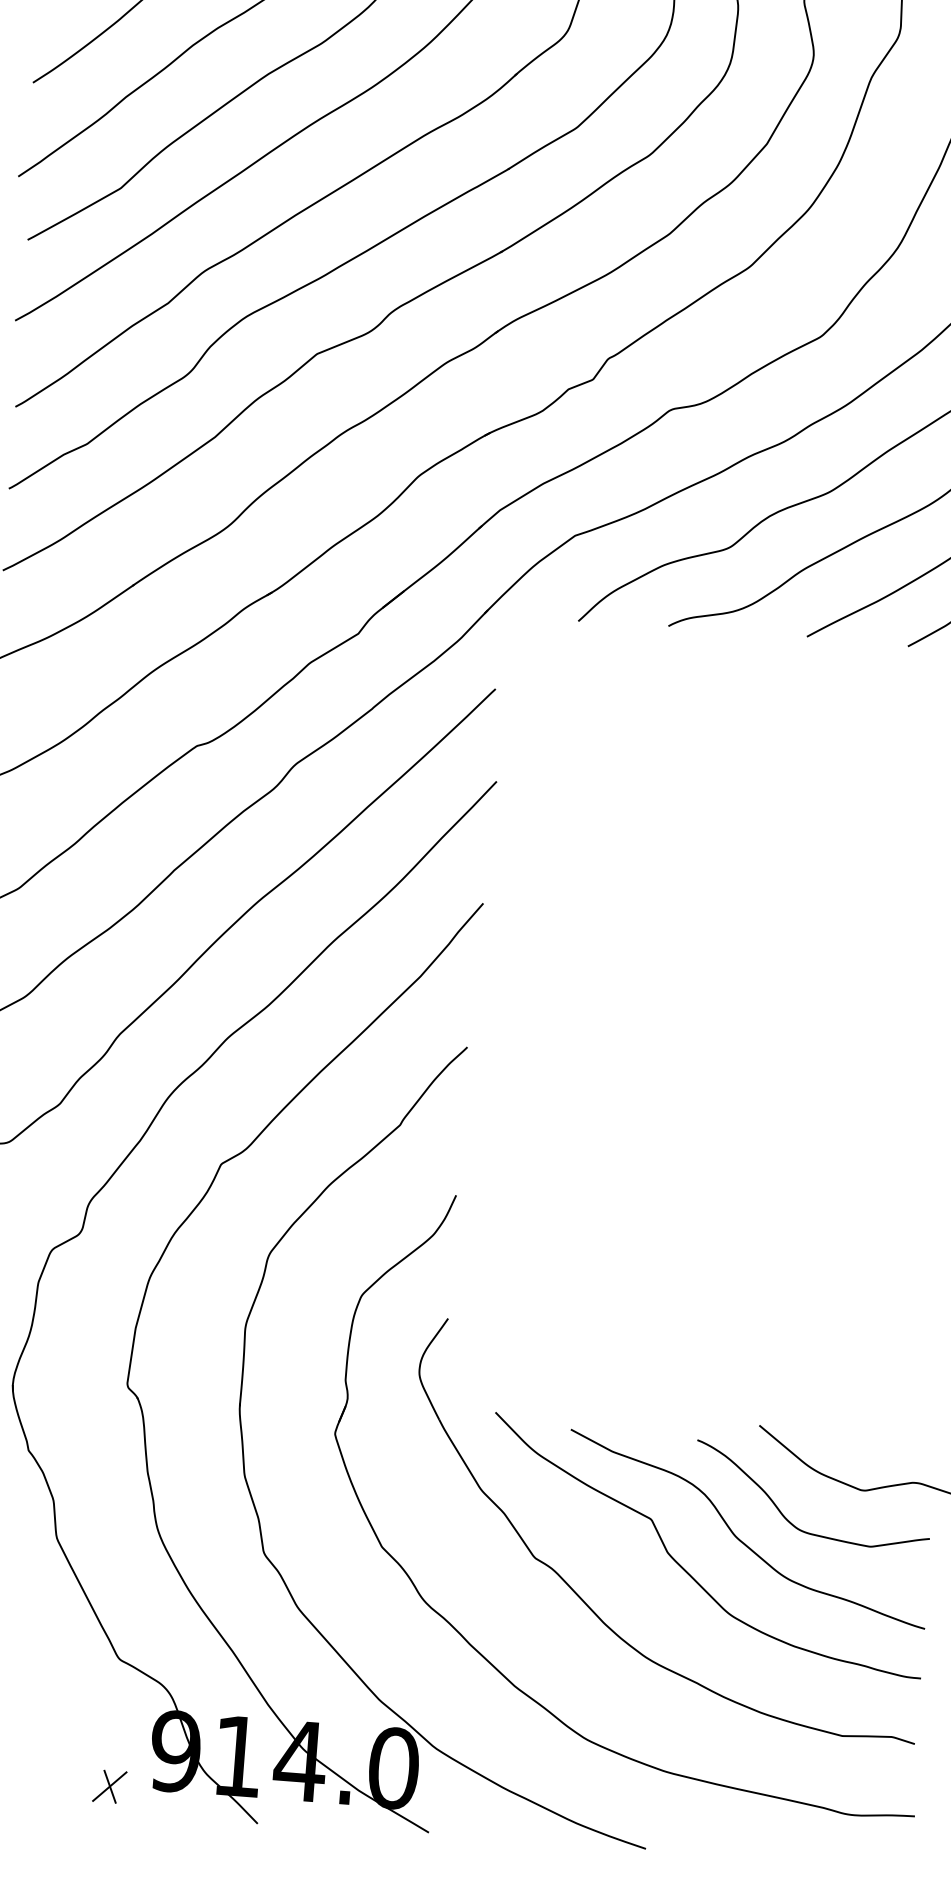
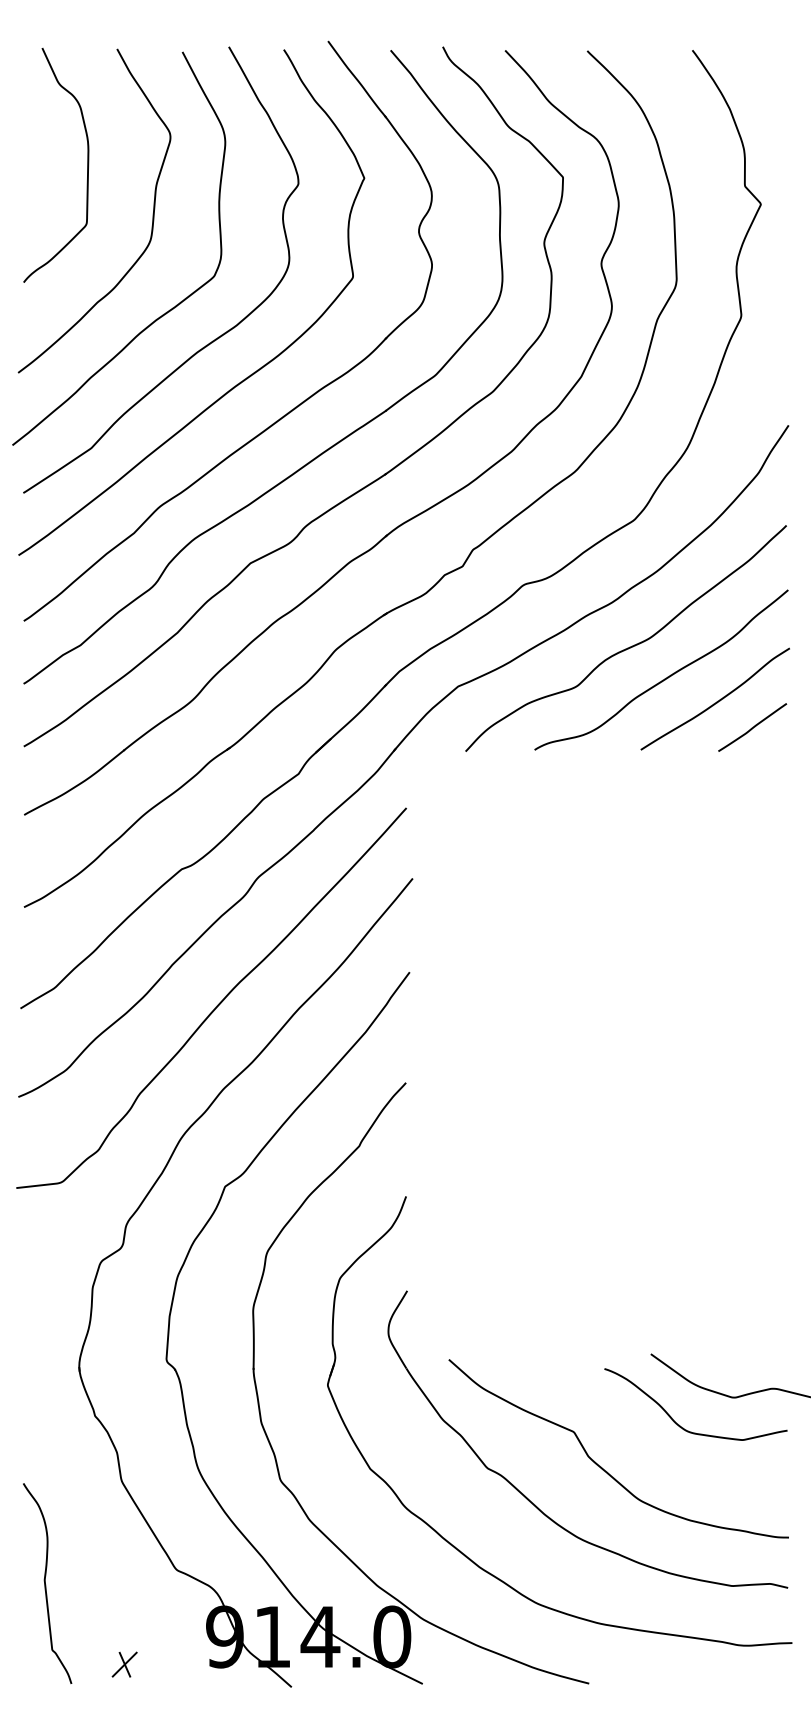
curve: (738, 1537) -> (641, 1440), removed
part: (109, 1786) -> (124, 1664), moved

